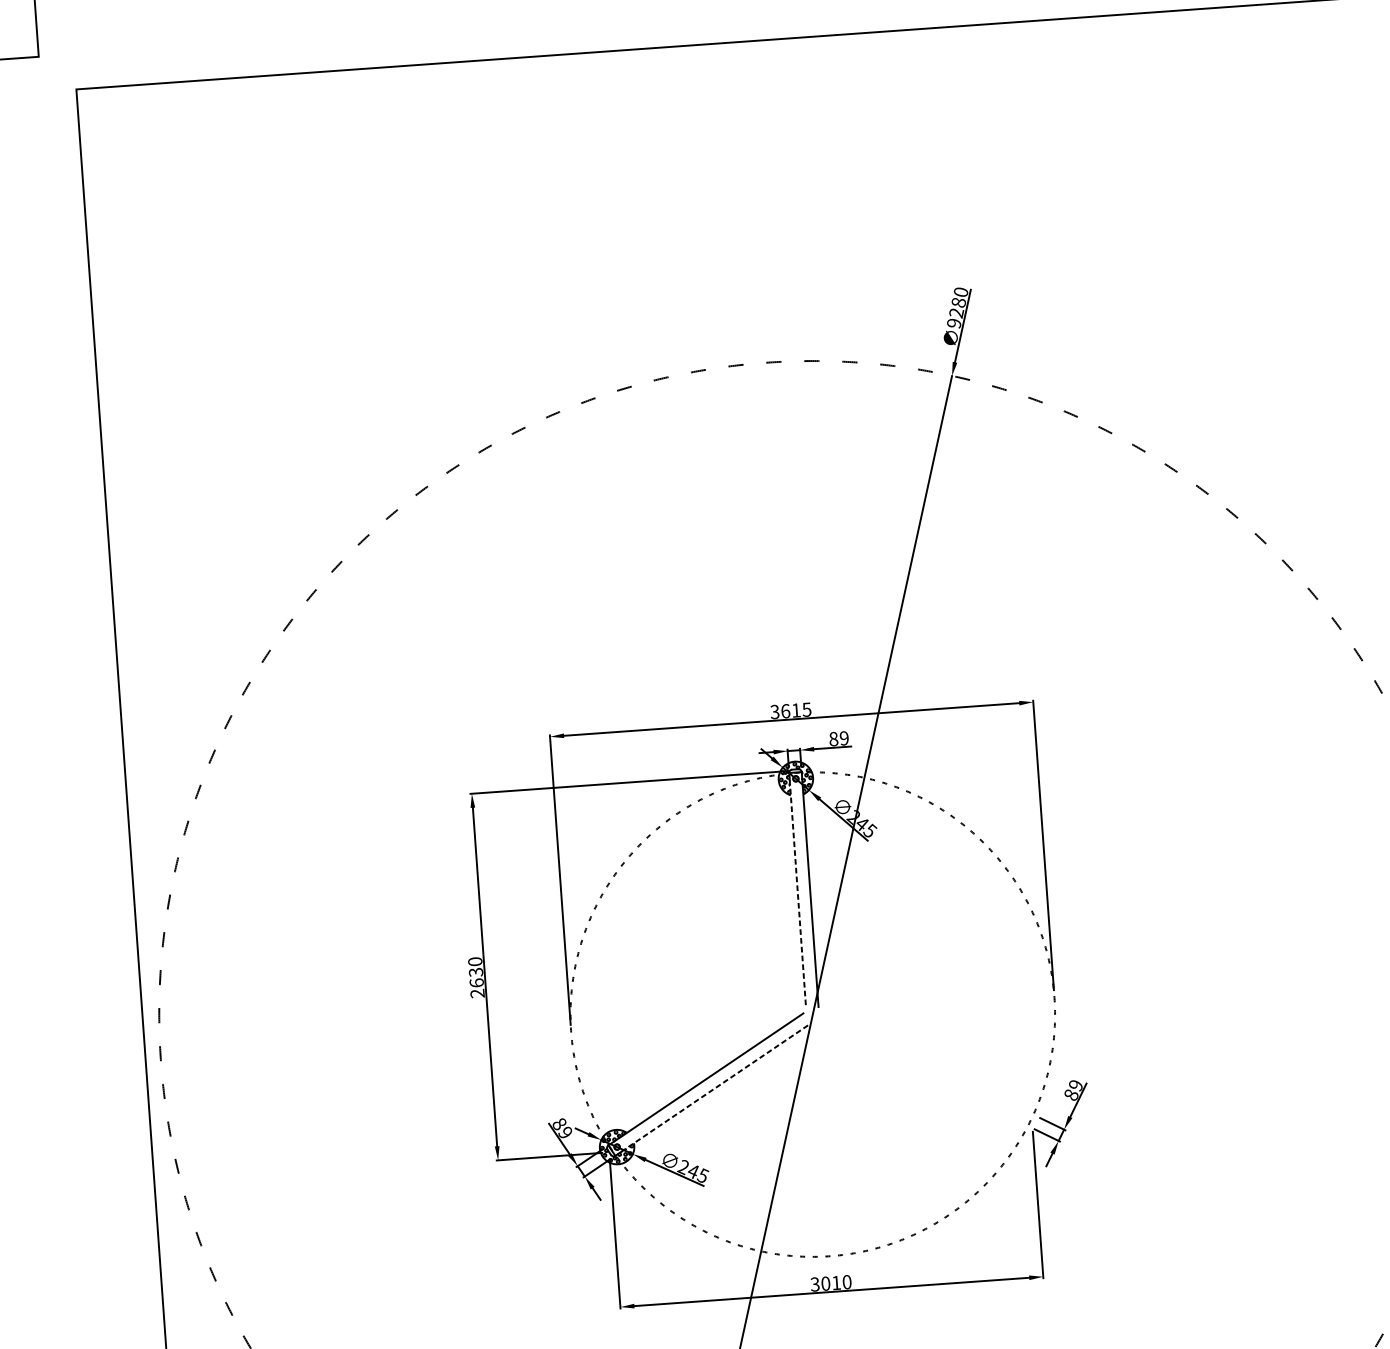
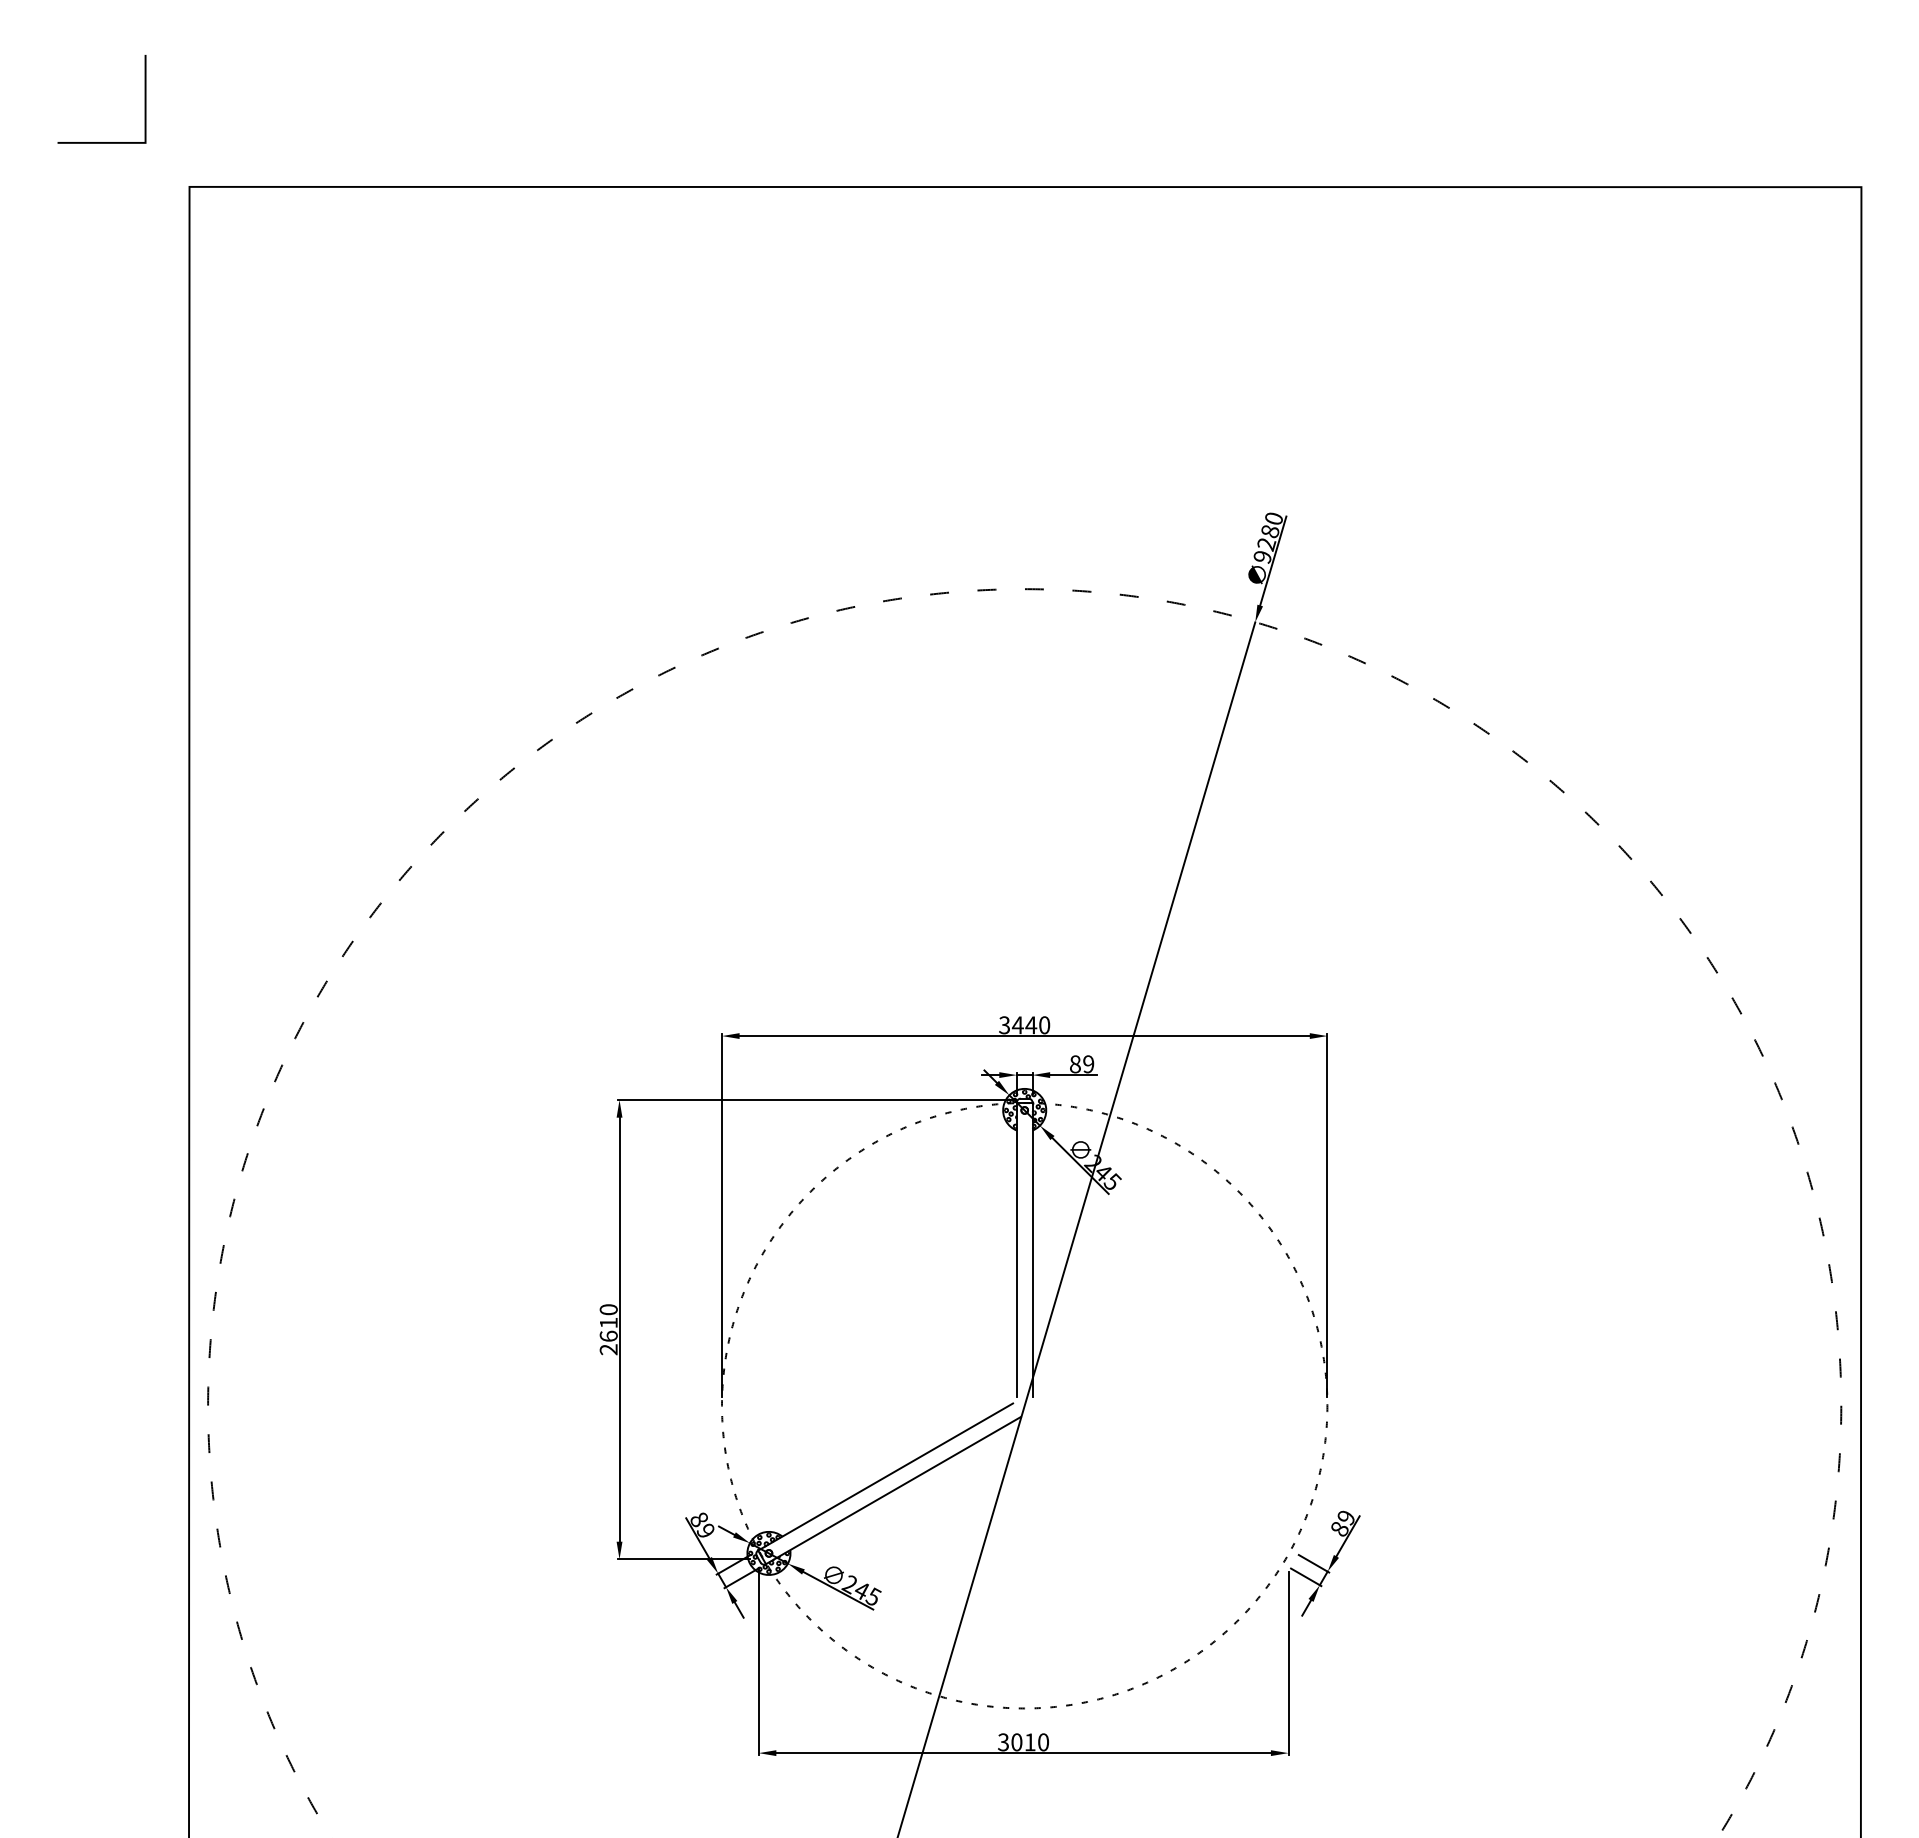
text: (795, 710) -> (1030, 1025), 3615 -> 3440
line: (797, 894) -> (1016, 1254), dashed -> solid
text: (475, 971) -> (608, 1322), 2630 -> 2610
line: (716, 1087) -> (897, 1488), dashed -> solid

